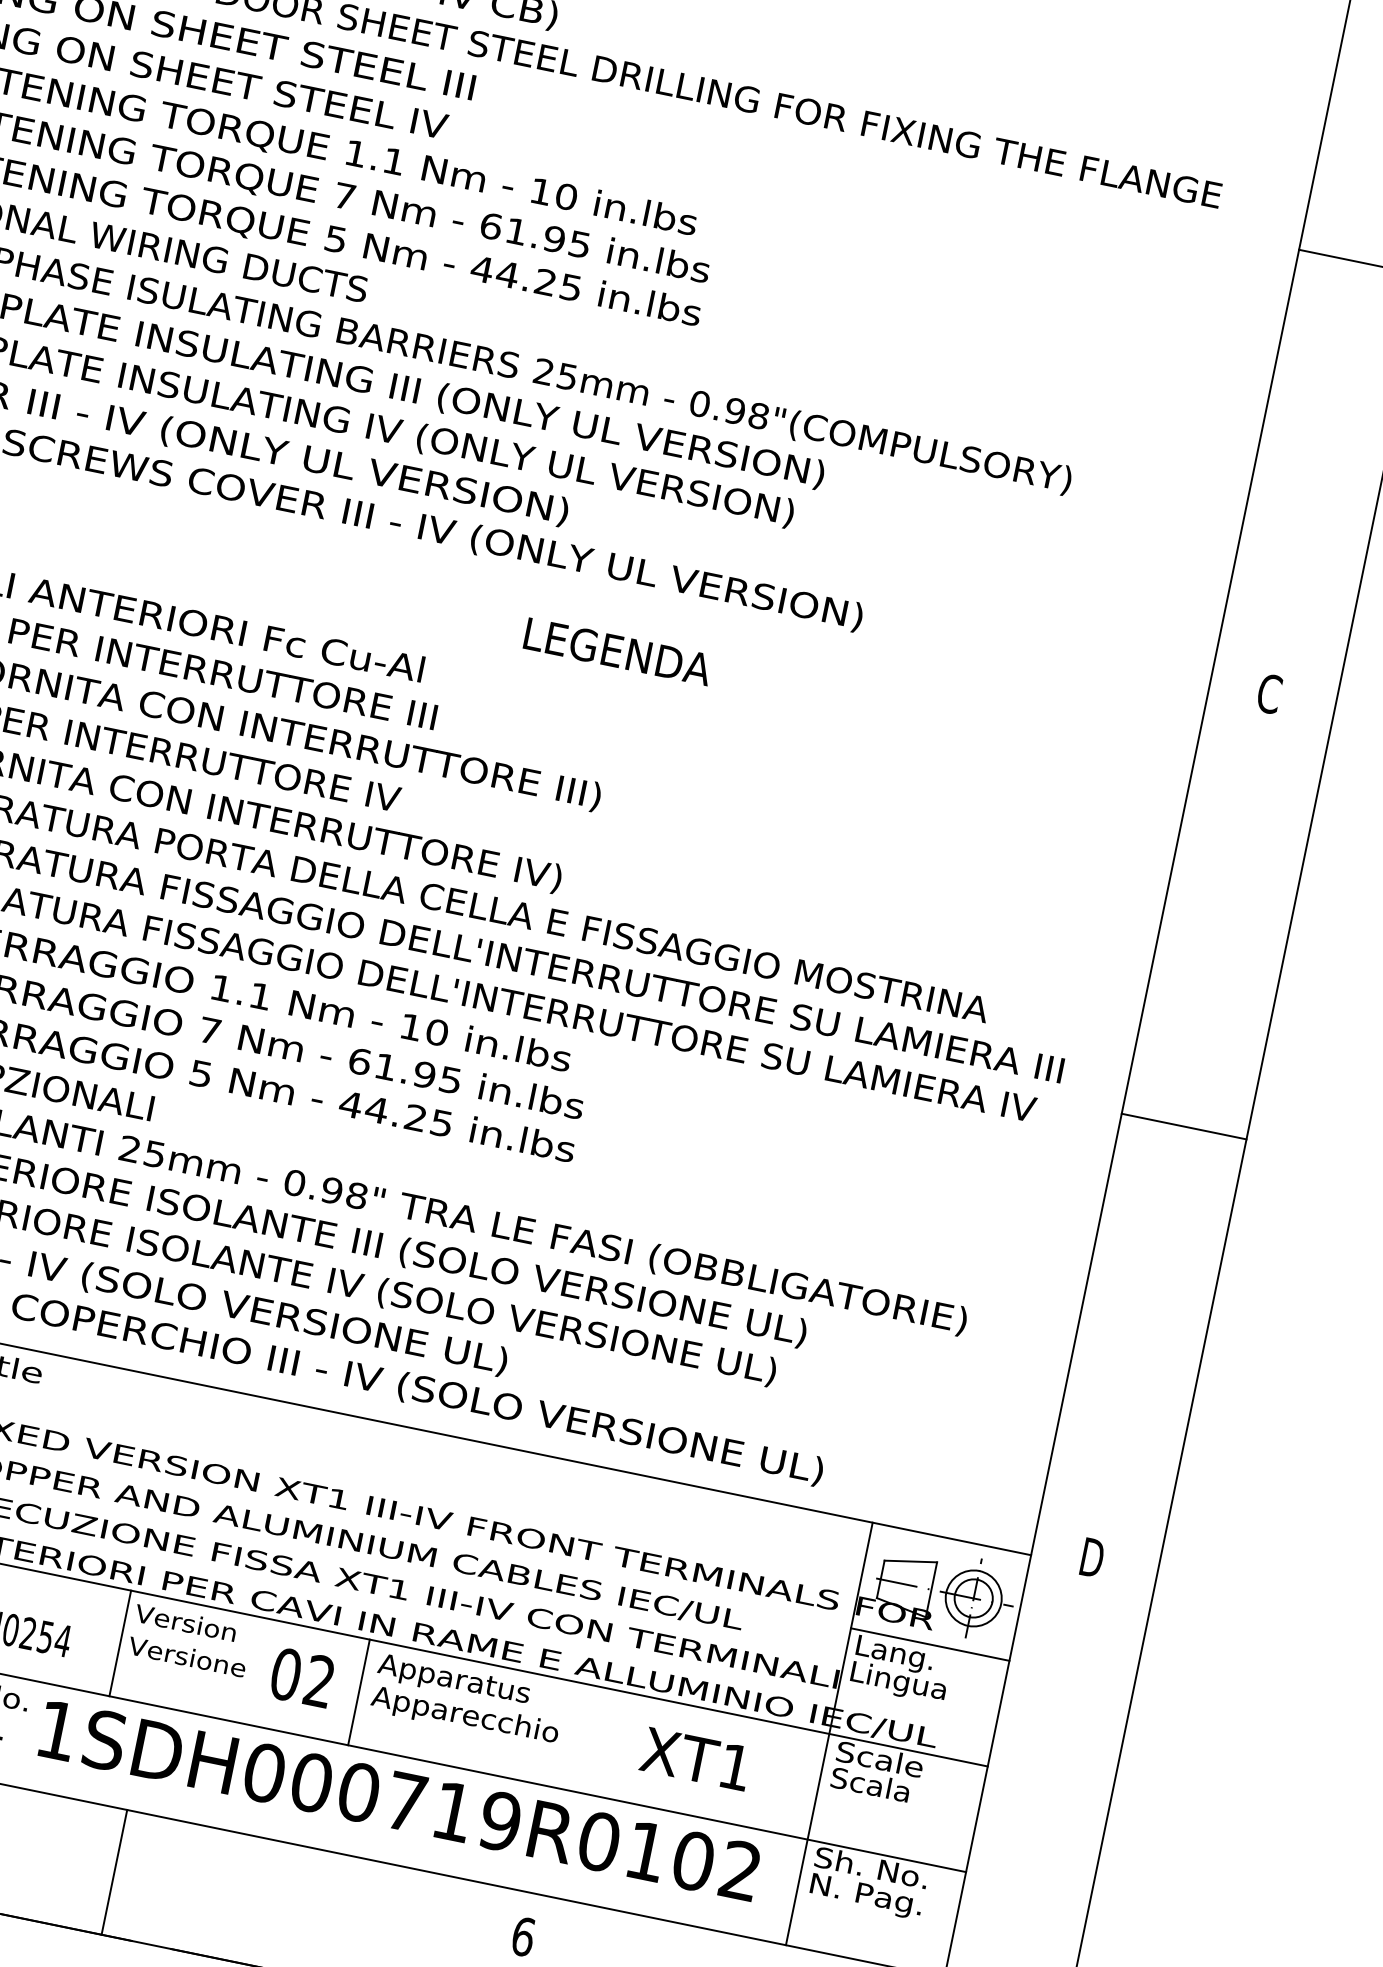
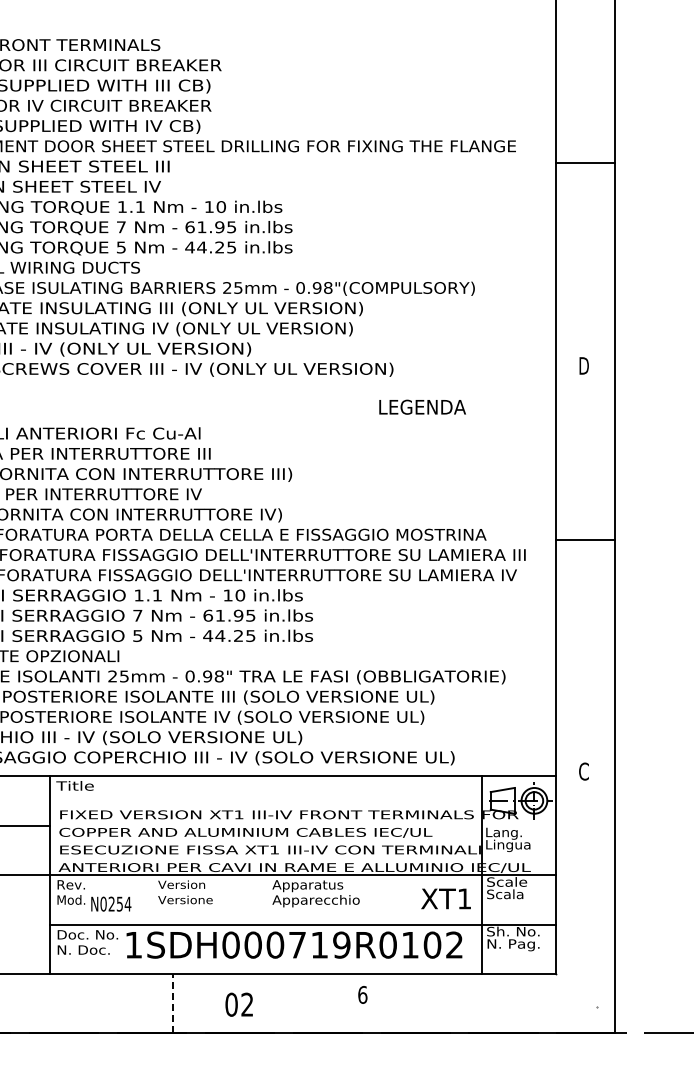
text: (618, 650) -> (422, 406), moved
text: (1268, 692) -> (583, 365), C -> D
line: (1184, 1125) -> (585, 539), moved
text: (1091, 1557) -> (583, 771), D -> C
line: (121, 1642) -> (154, 899), removed
line: (929, 1643) -> (518, 825), removed
text: (300, 1677) -> (238, 1004), moved
line: (360, 1691) -> (266, 899), removed
text: (694, 1757) -> (445, 898), moved
line: (114, 1871) -> (172, 1003), solid -> dashed

